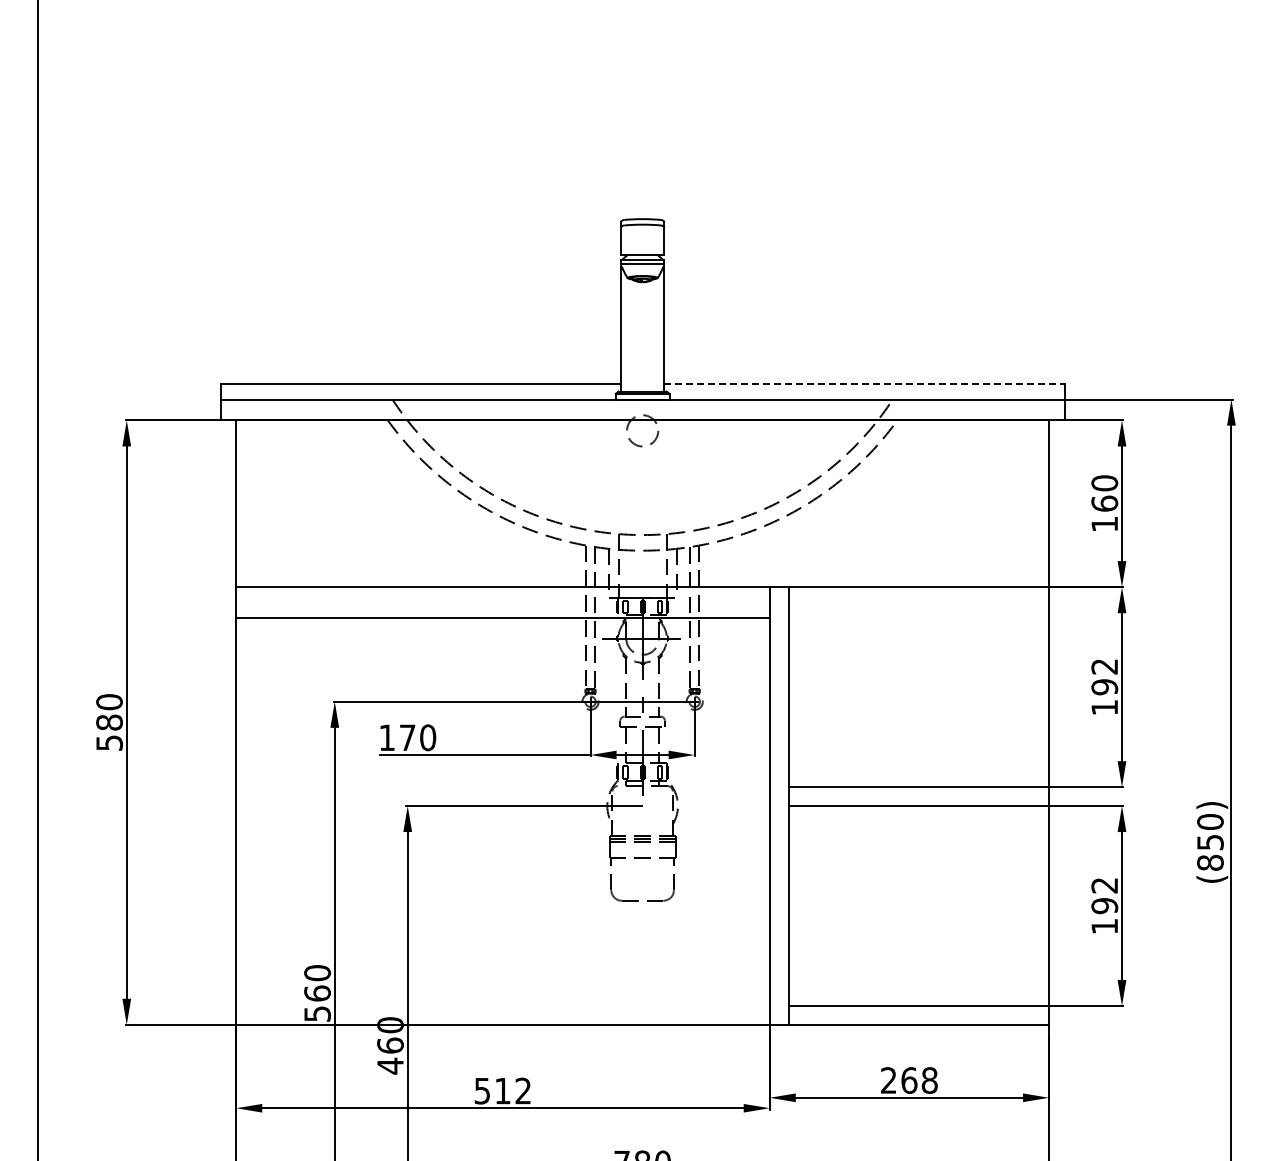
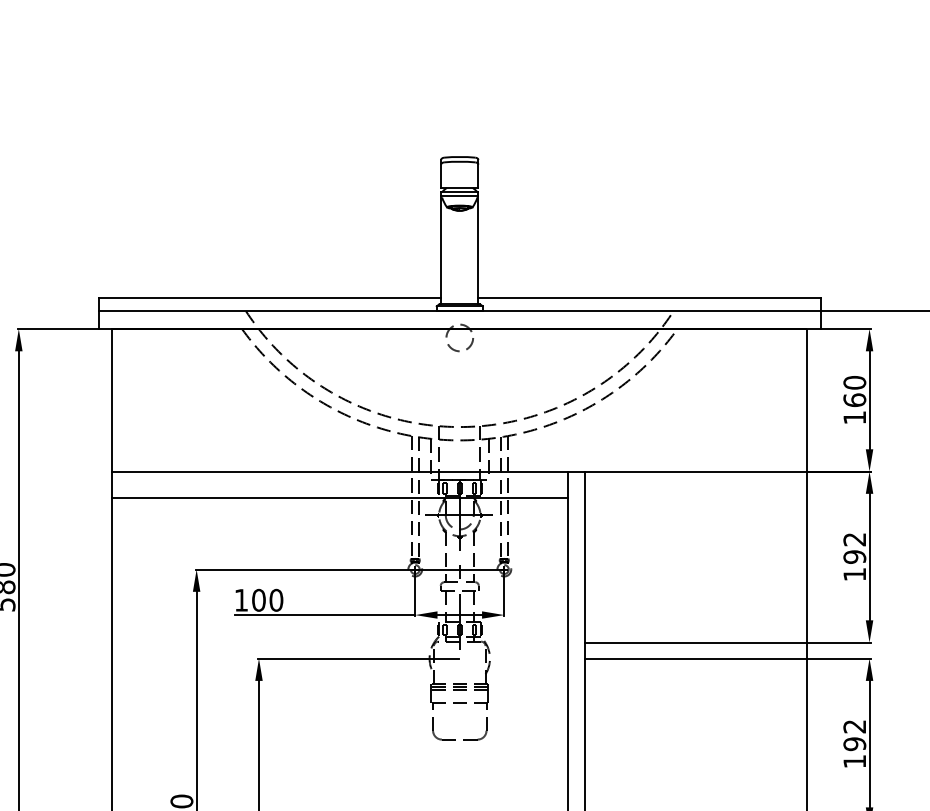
line: (865, 383) -> (650, 297), dashed -> solid
text: (407, 737) -> (258, 600), 170 -> 100

